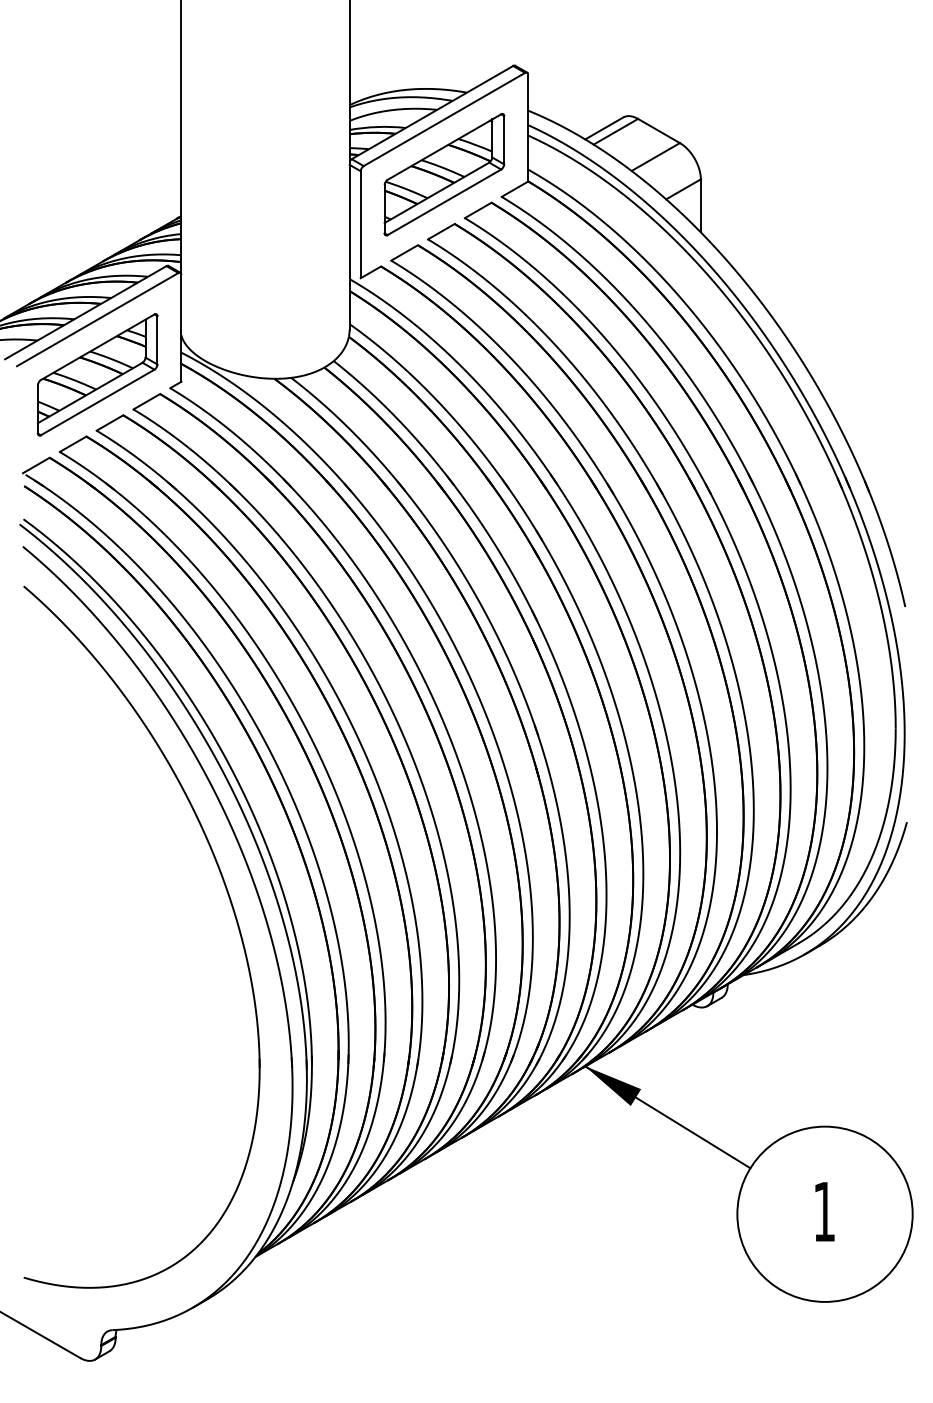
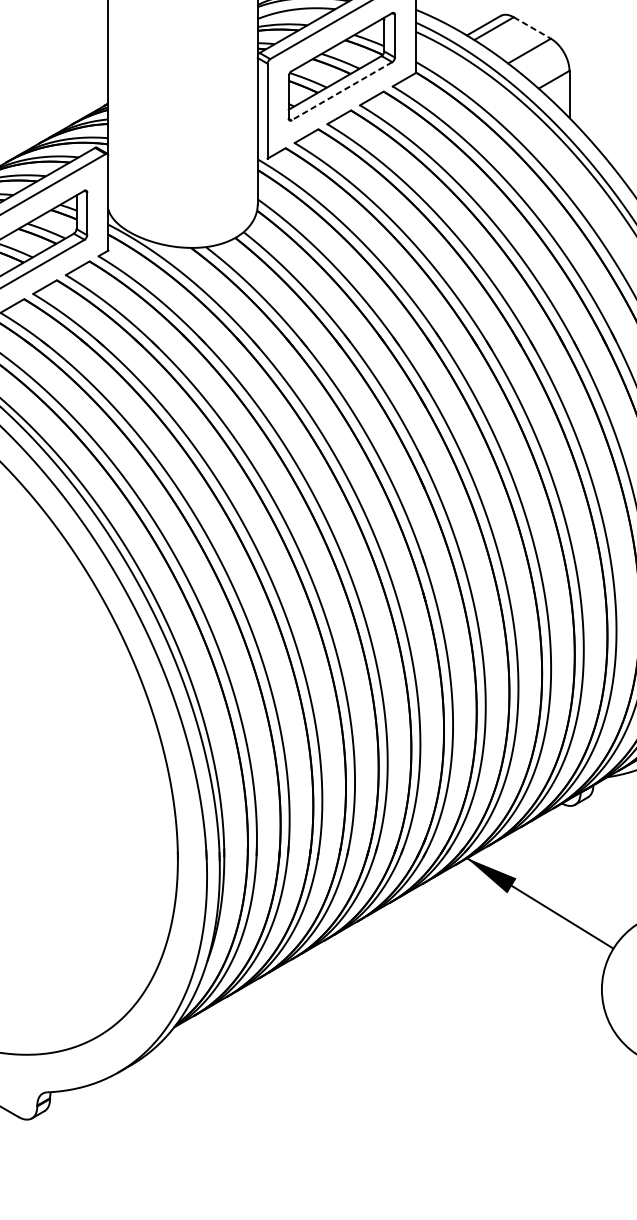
line: (659, 131) -> (532, 28), solid -> dashed
line: (444, 202) -> (341, 91), solid -> dashed

